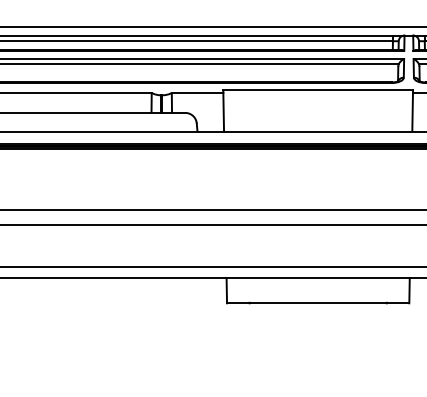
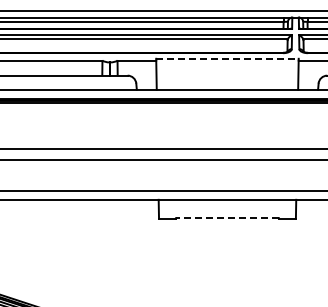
line: (318, 90) -> (227, 58), solid -> dashed
line: (318, 303) -> (227, 218), solid -> dashed

